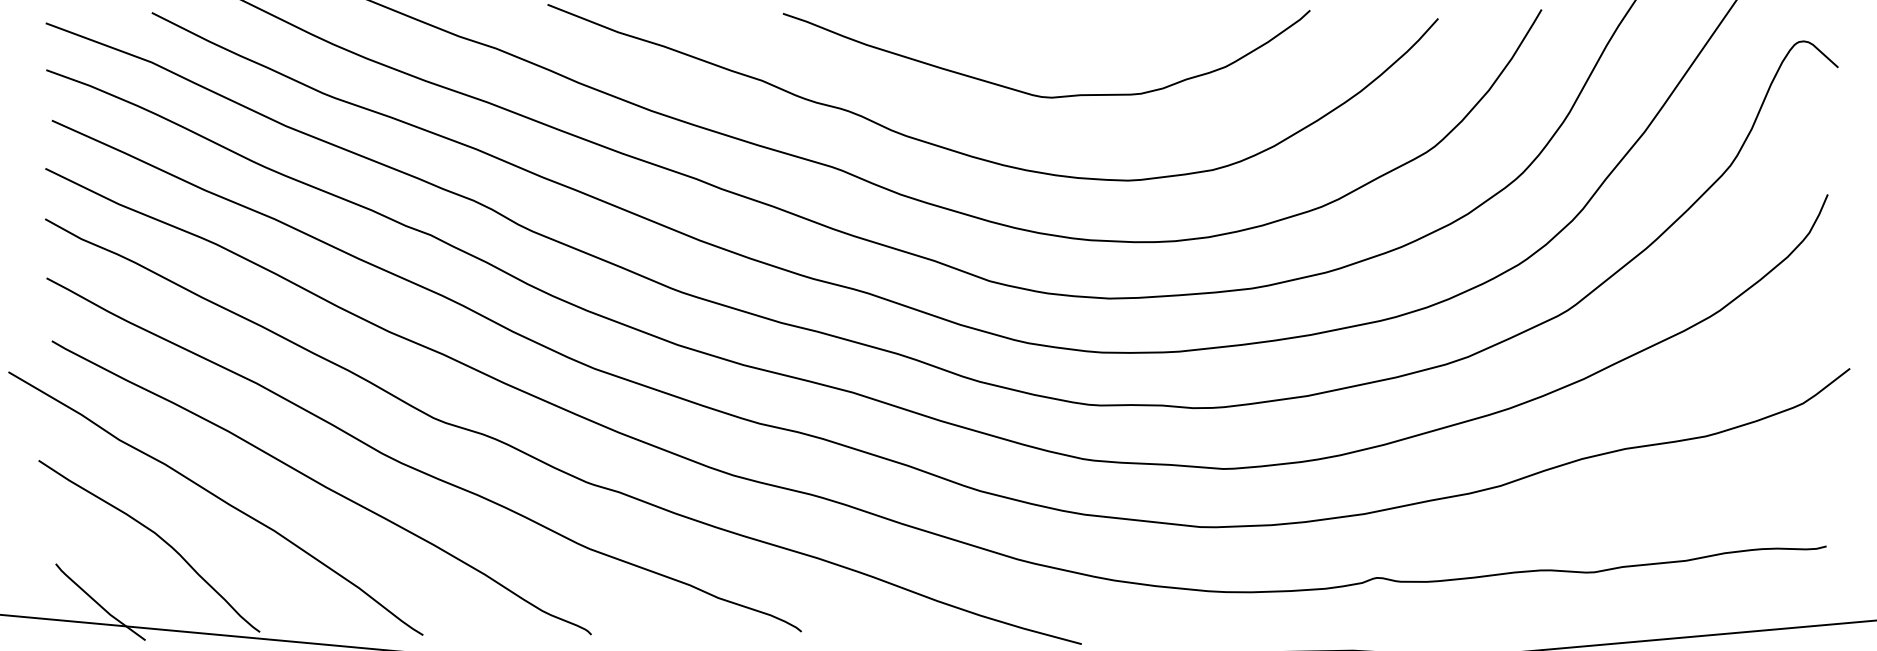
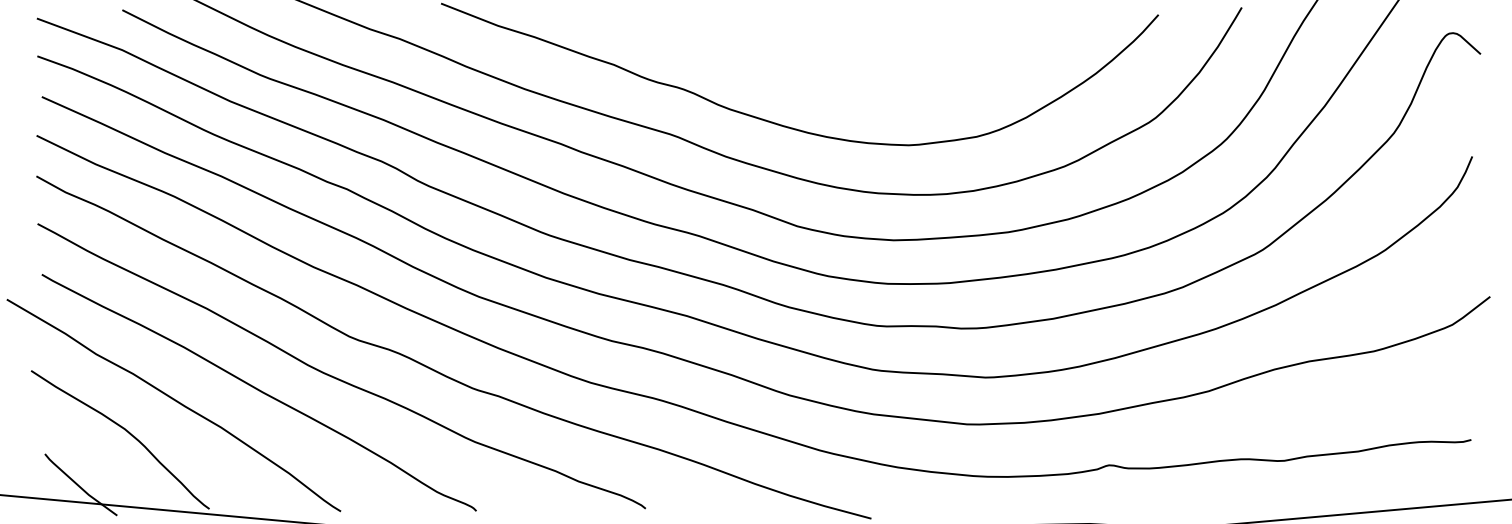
curve: (1040, 95) -> (838, 76), removed

